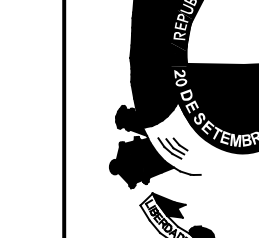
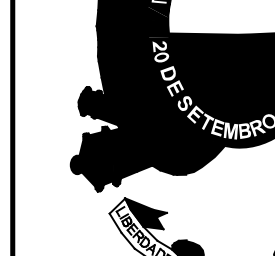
fill: (187, 133) -> (169, 122), added

